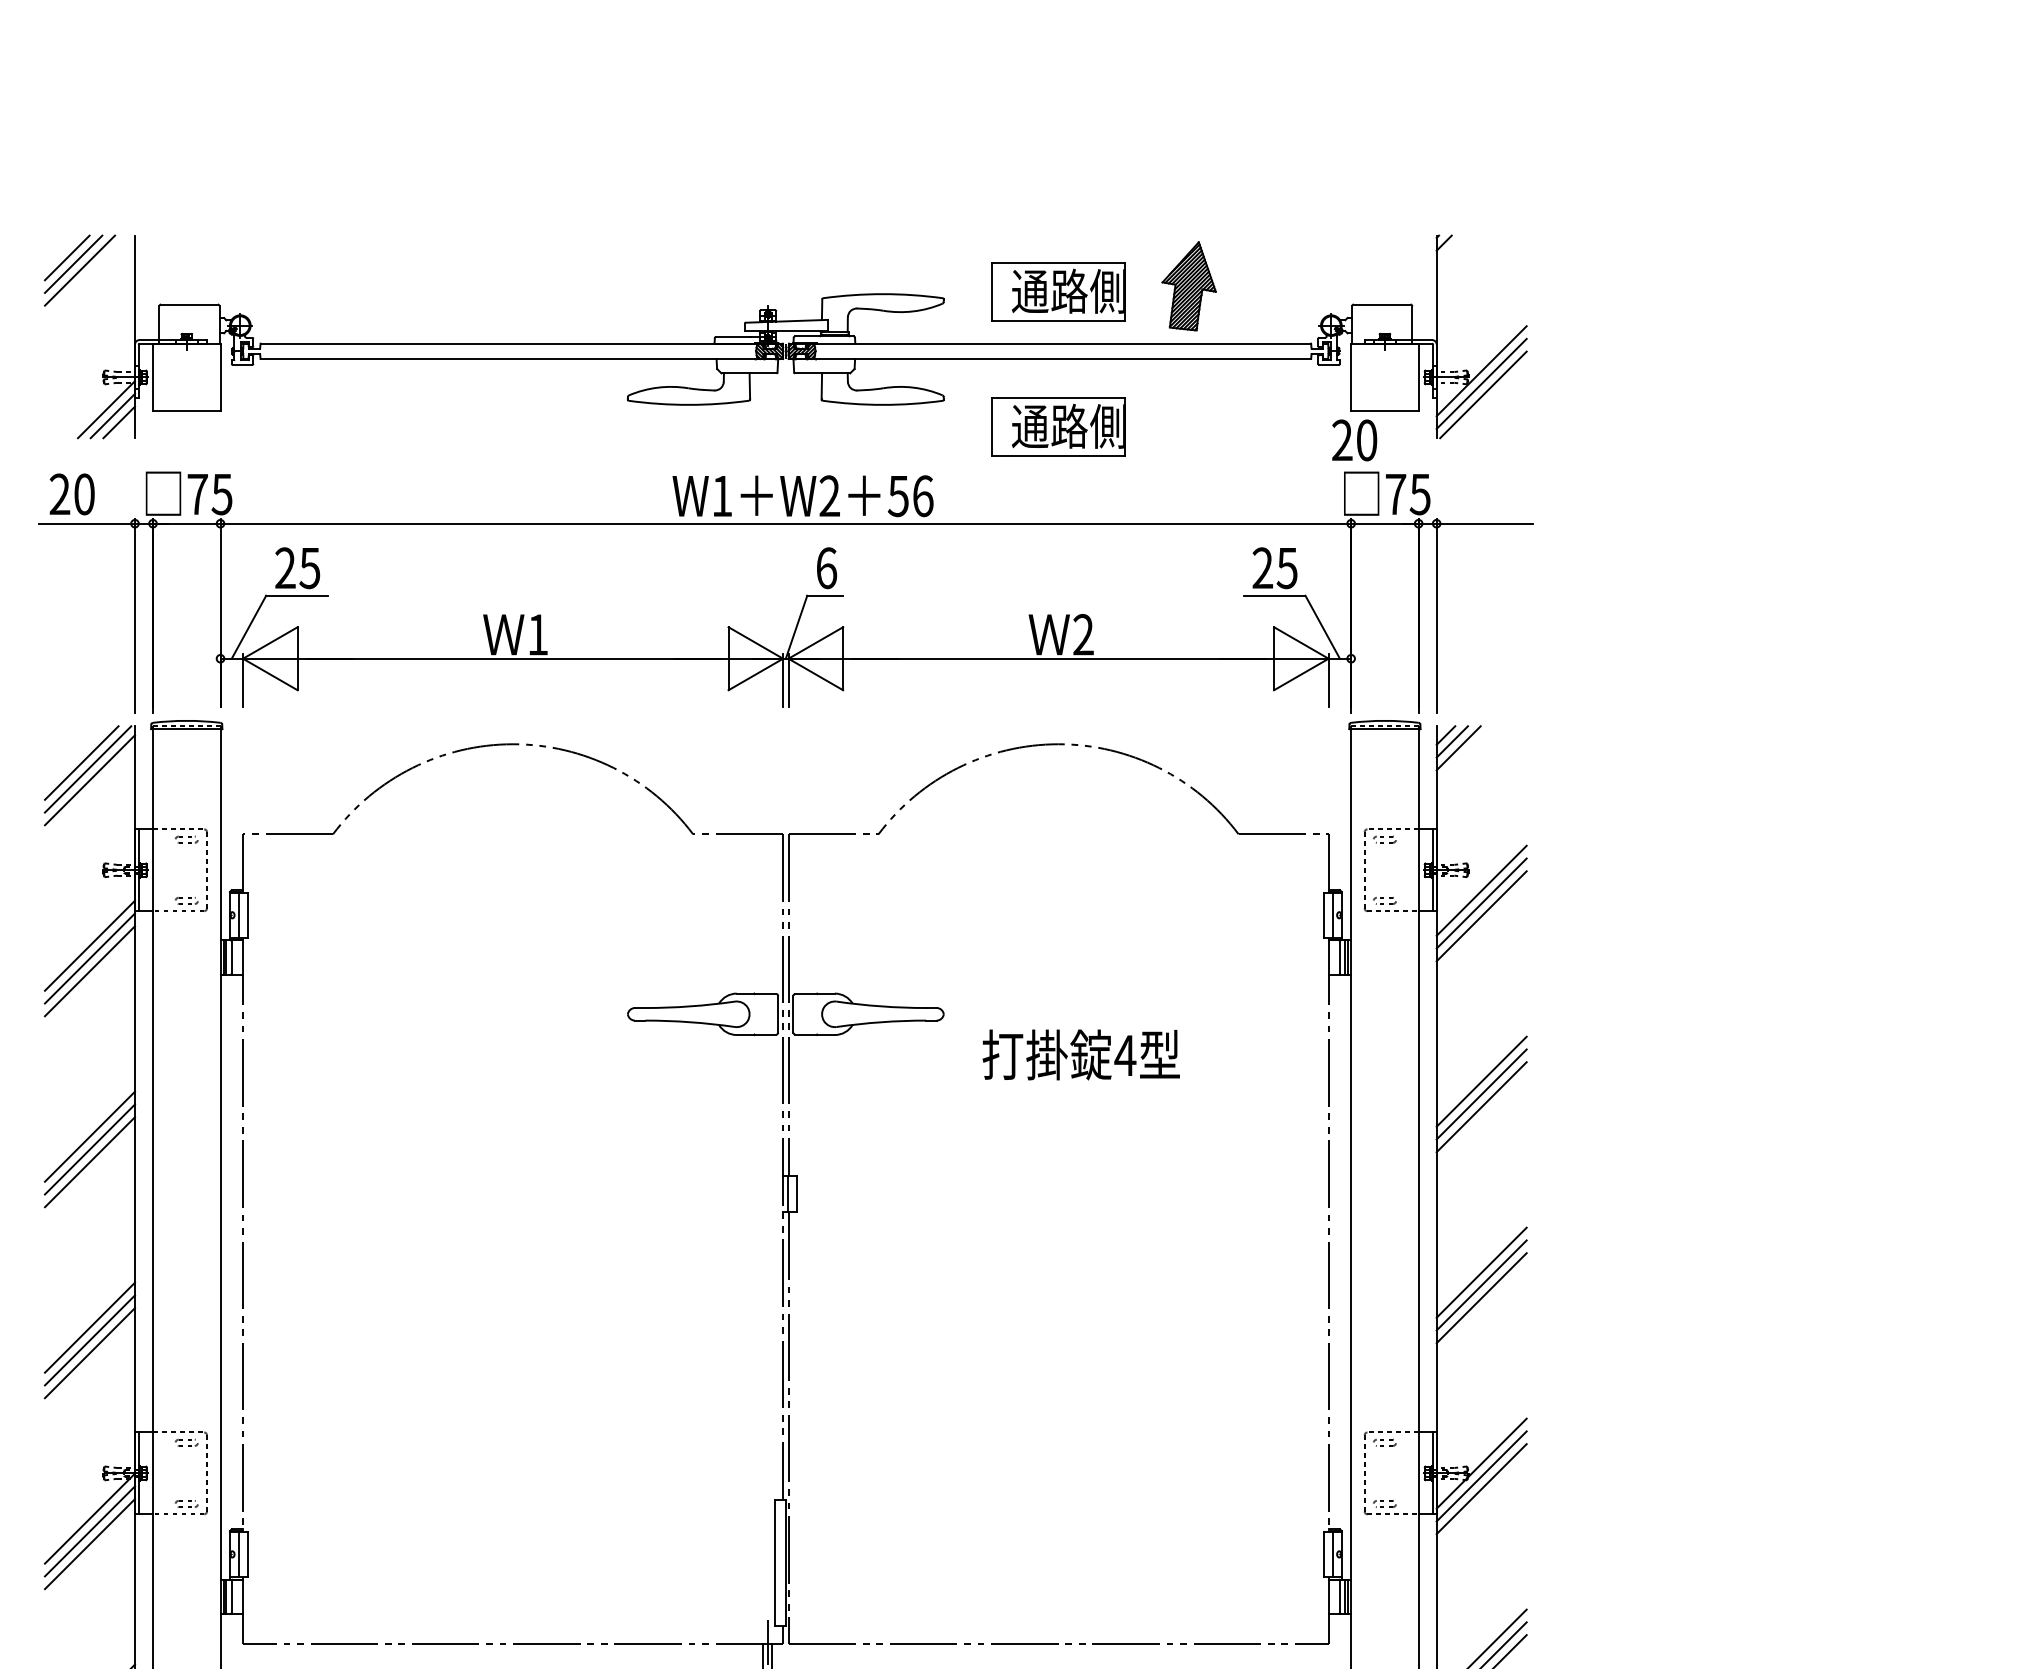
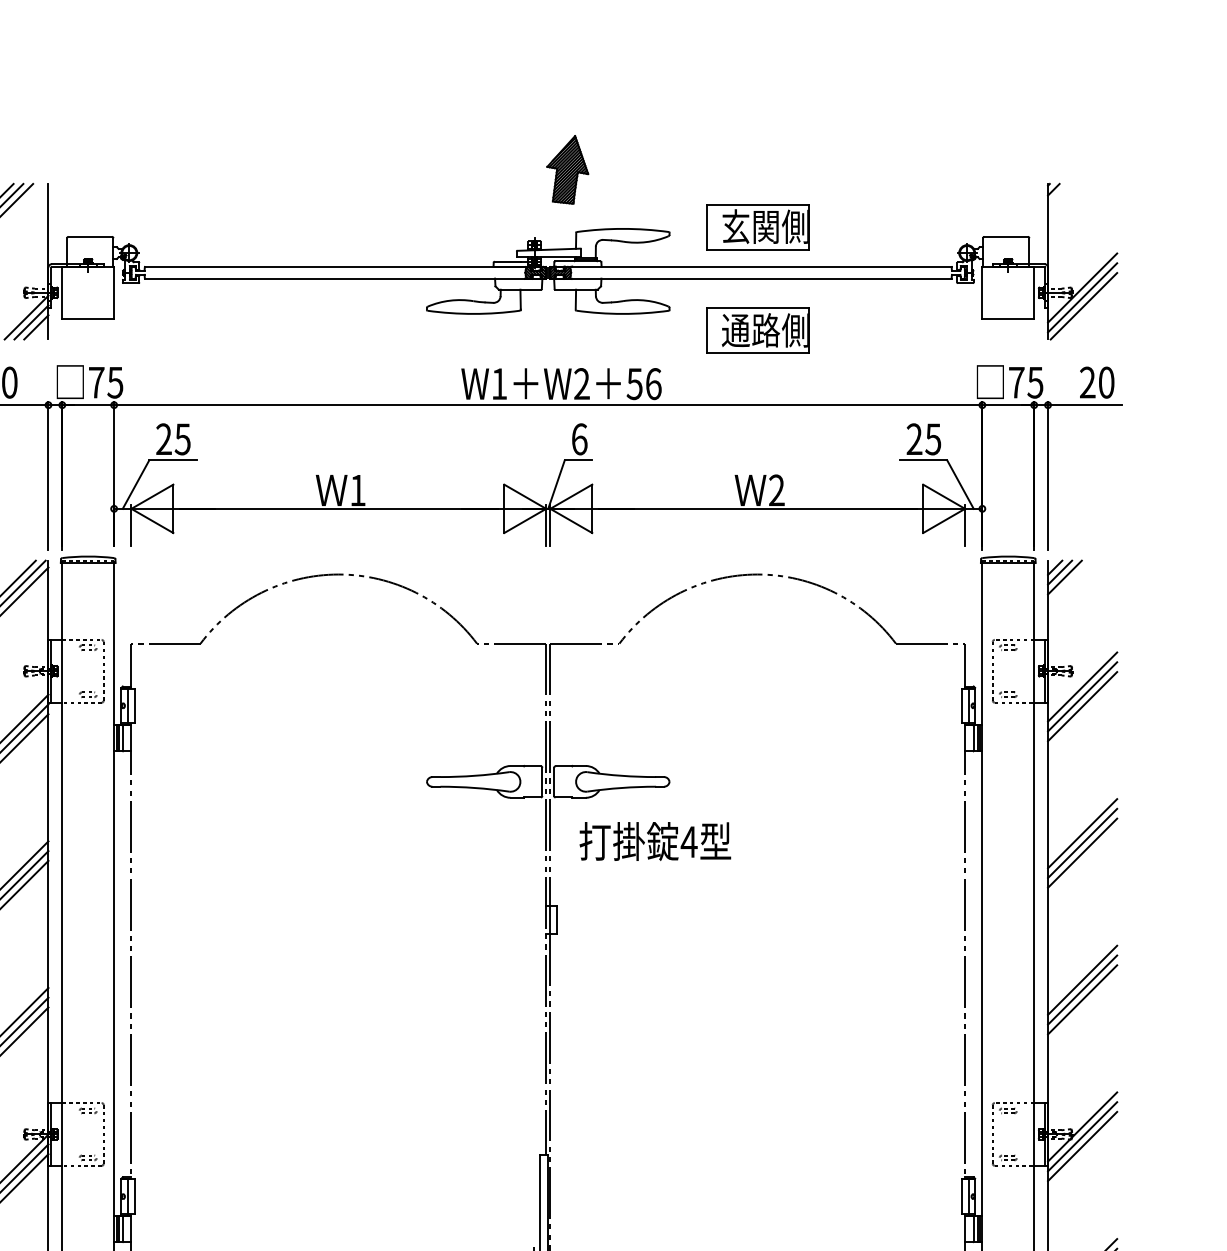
part: (1188, 286) -> (567, 170), moved
text: (1049, 290) -> (750, 226), 通路側 -> 玄関側
text: (1354, 440) -> (1097, 382), moved
text: (1080, 1054) -> (654, 841), moved

